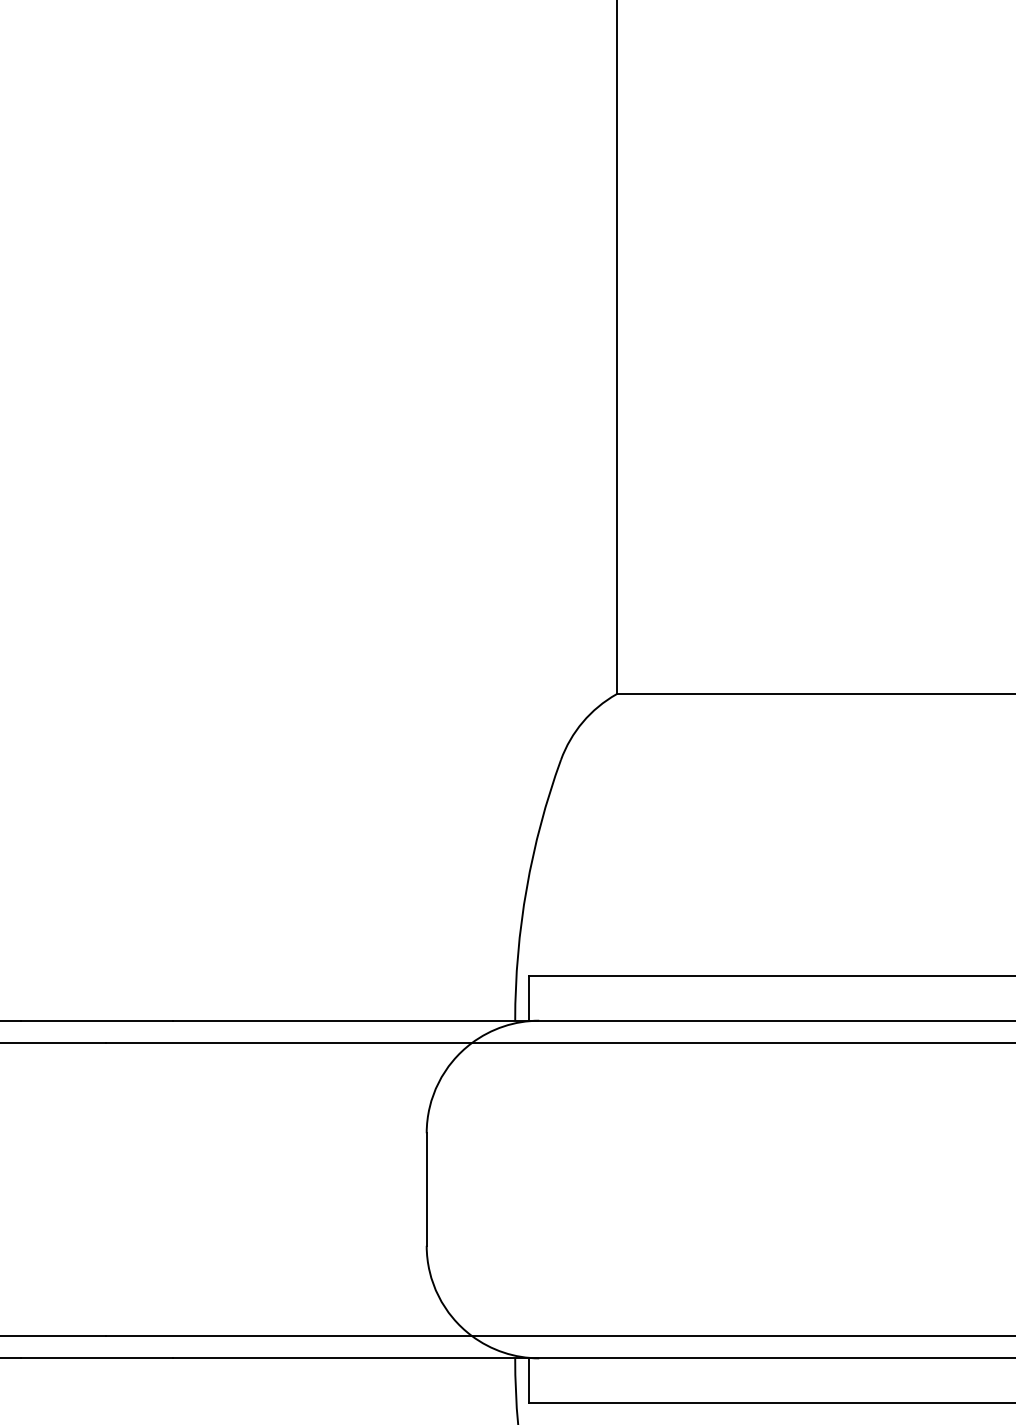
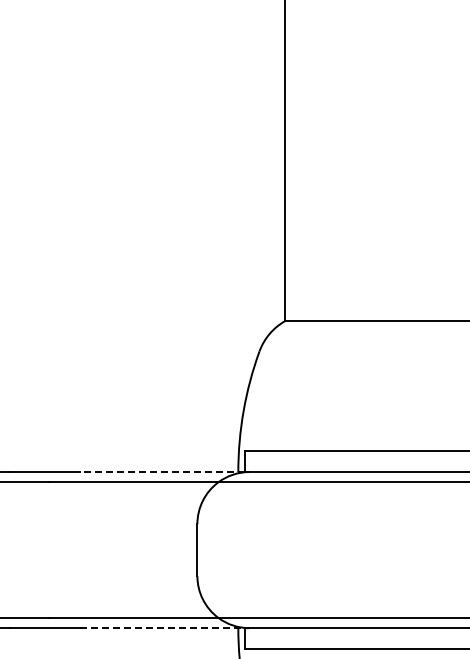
line: (349, 1021) -> (161, 472), solid -> dashed
line: (351, 1359) -> (162, 628), solid -> dashed

